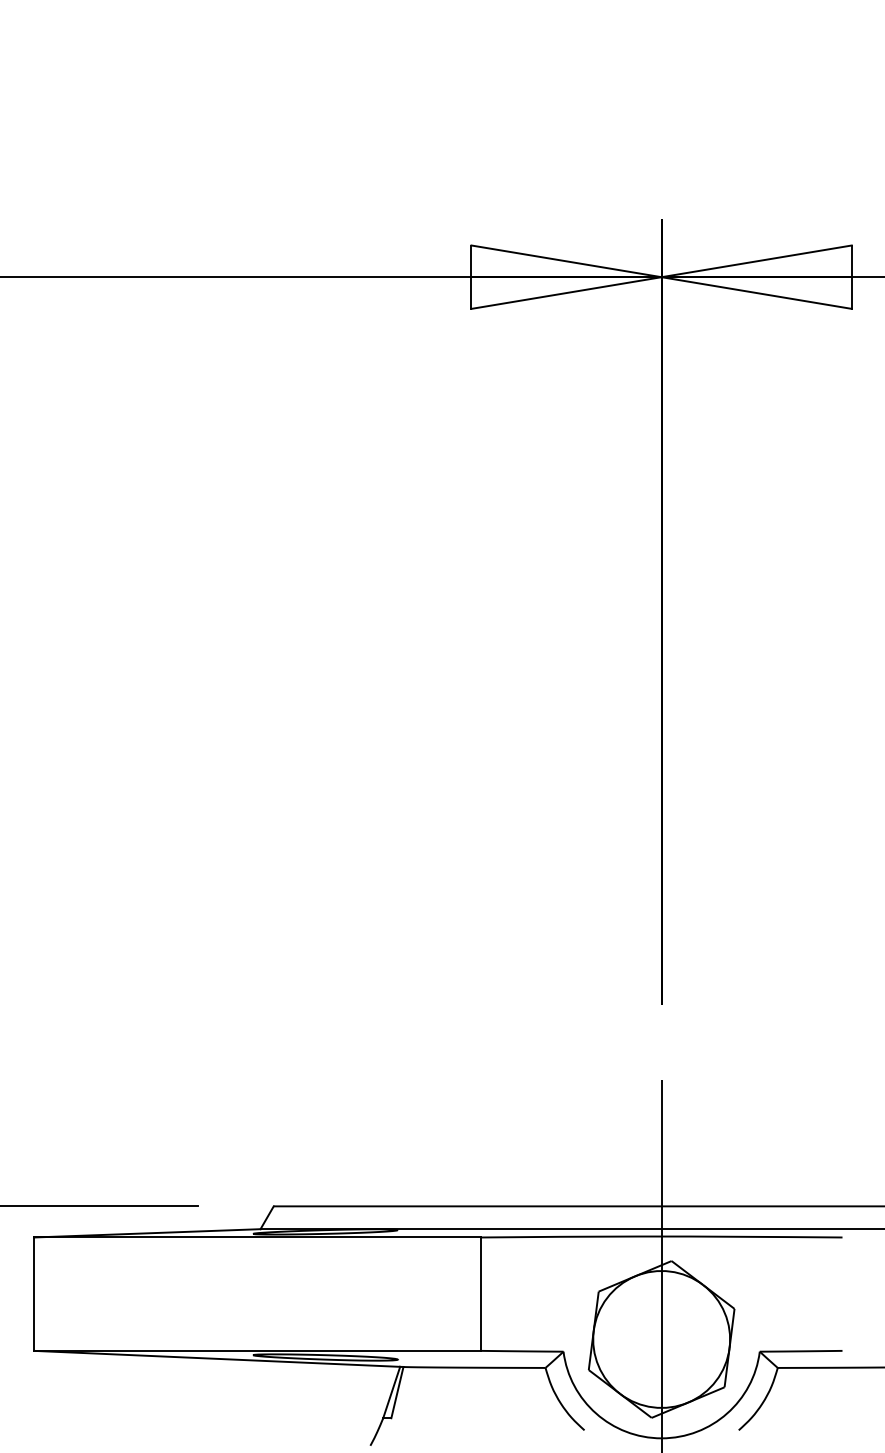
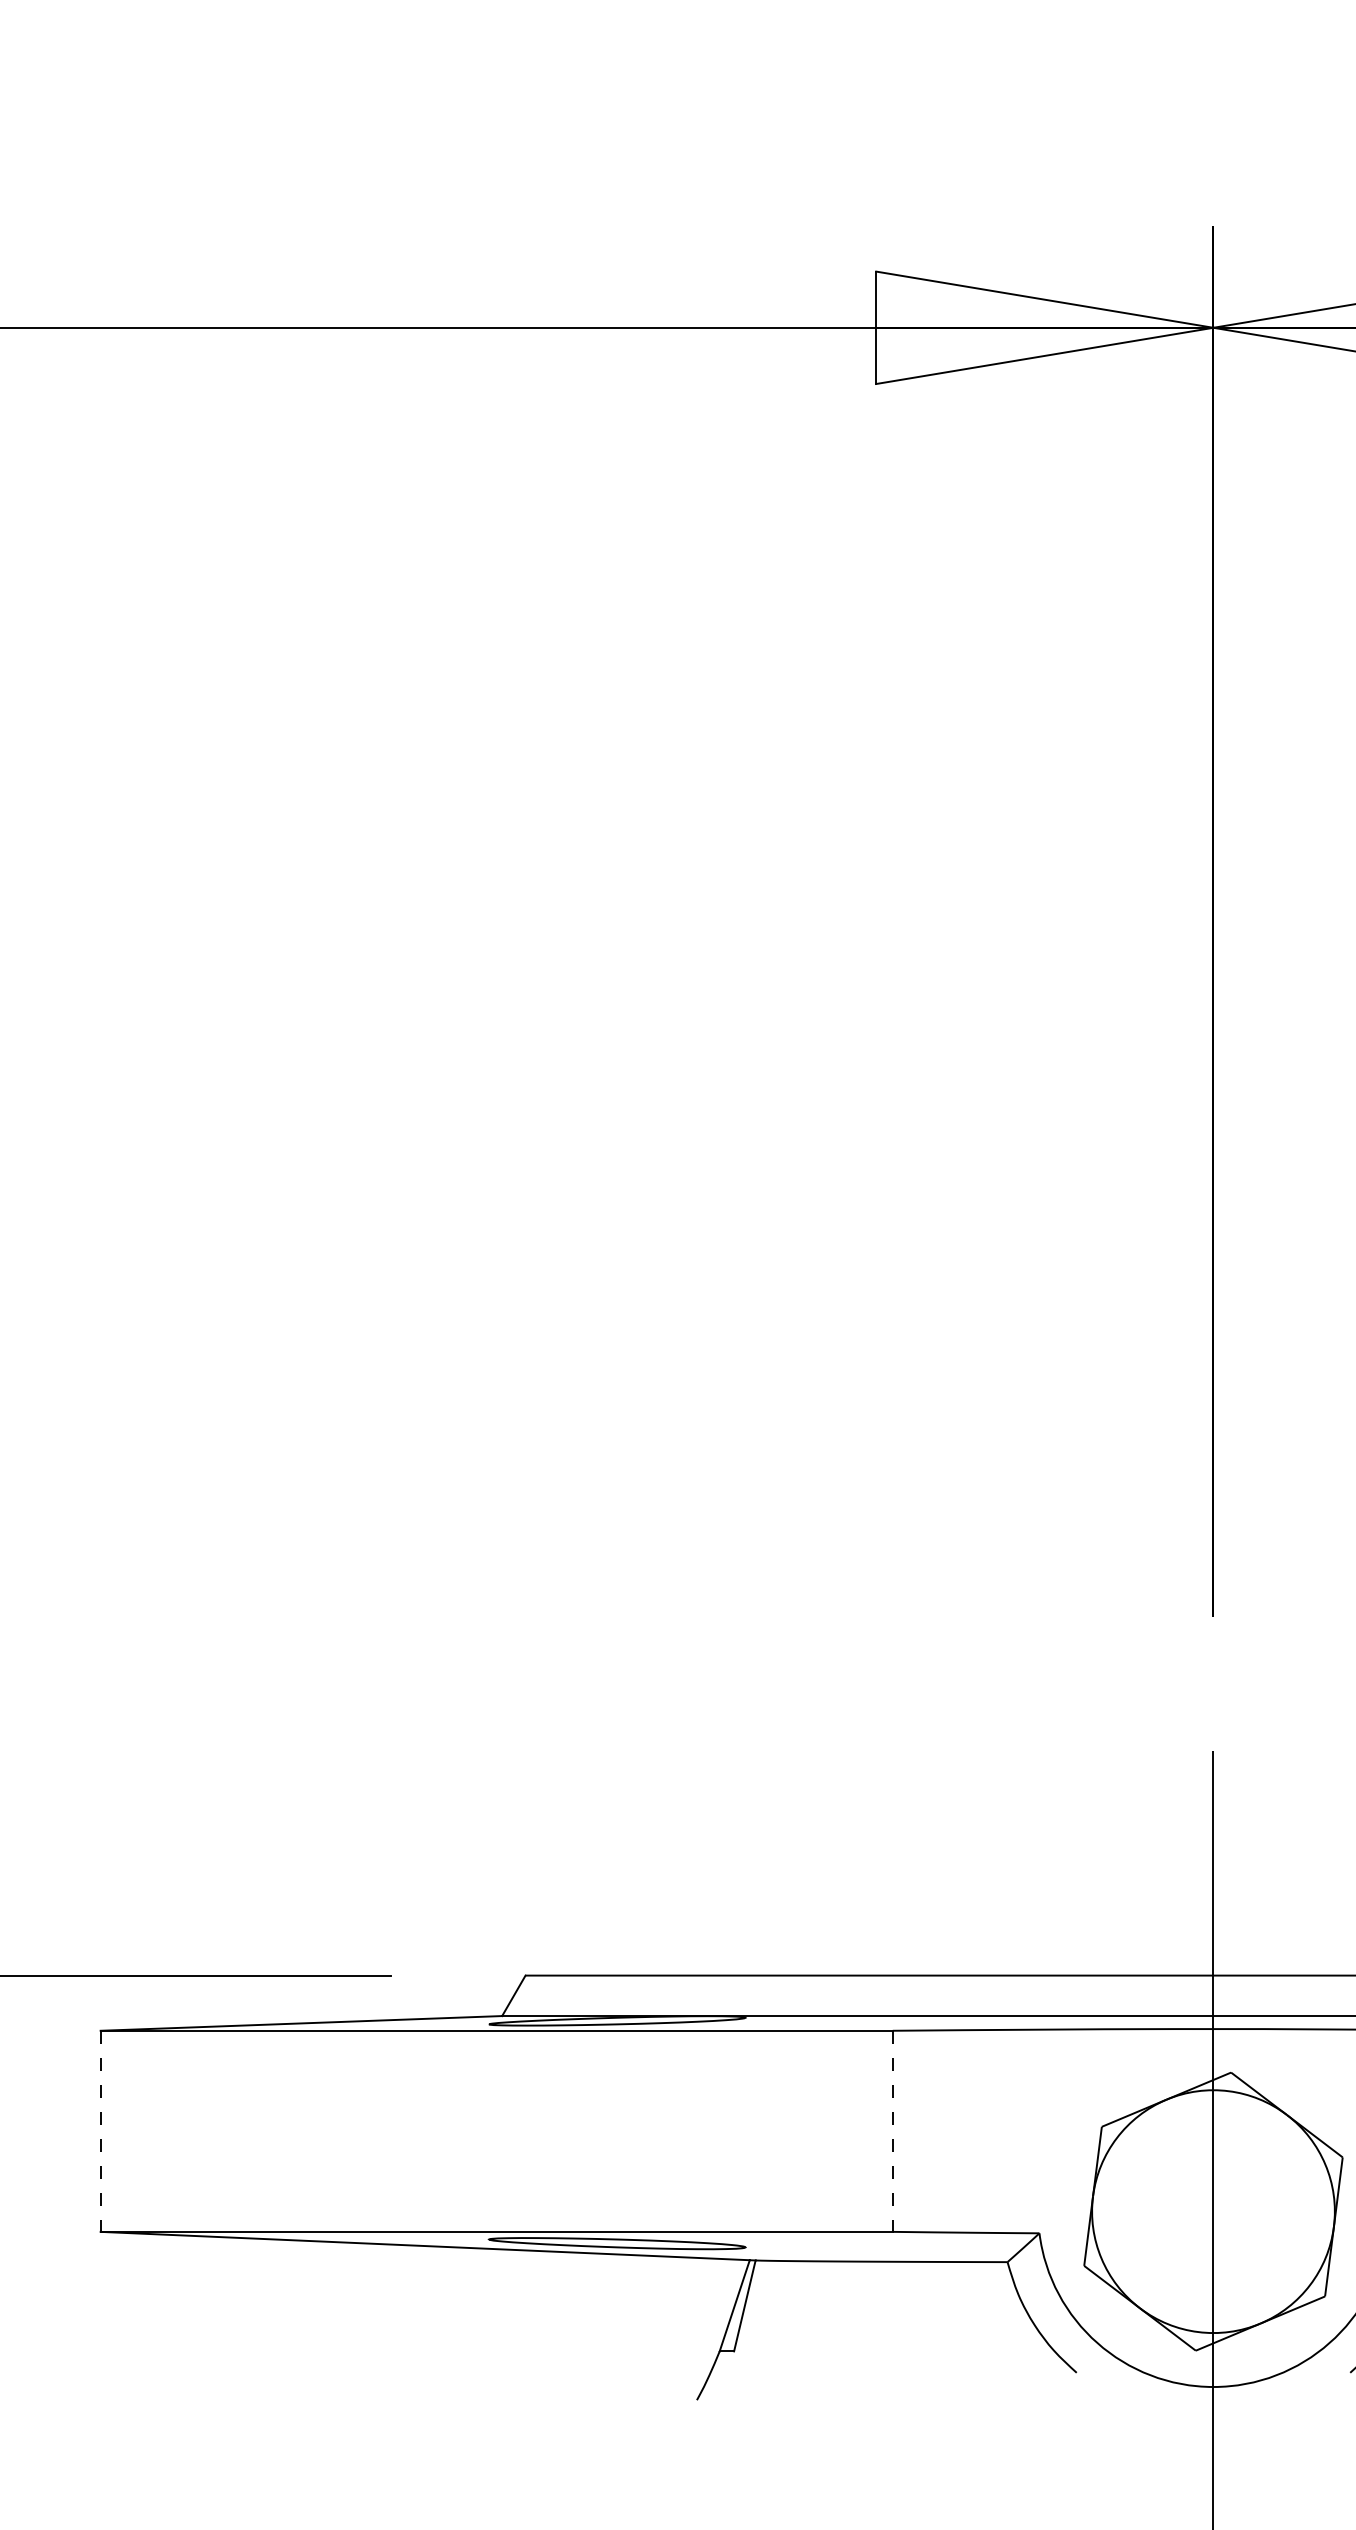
line: (34, 1294) -> (101, 2131), solid -> dashed
line: (480, 1294) -> (892, 2131), solid -> dashed

